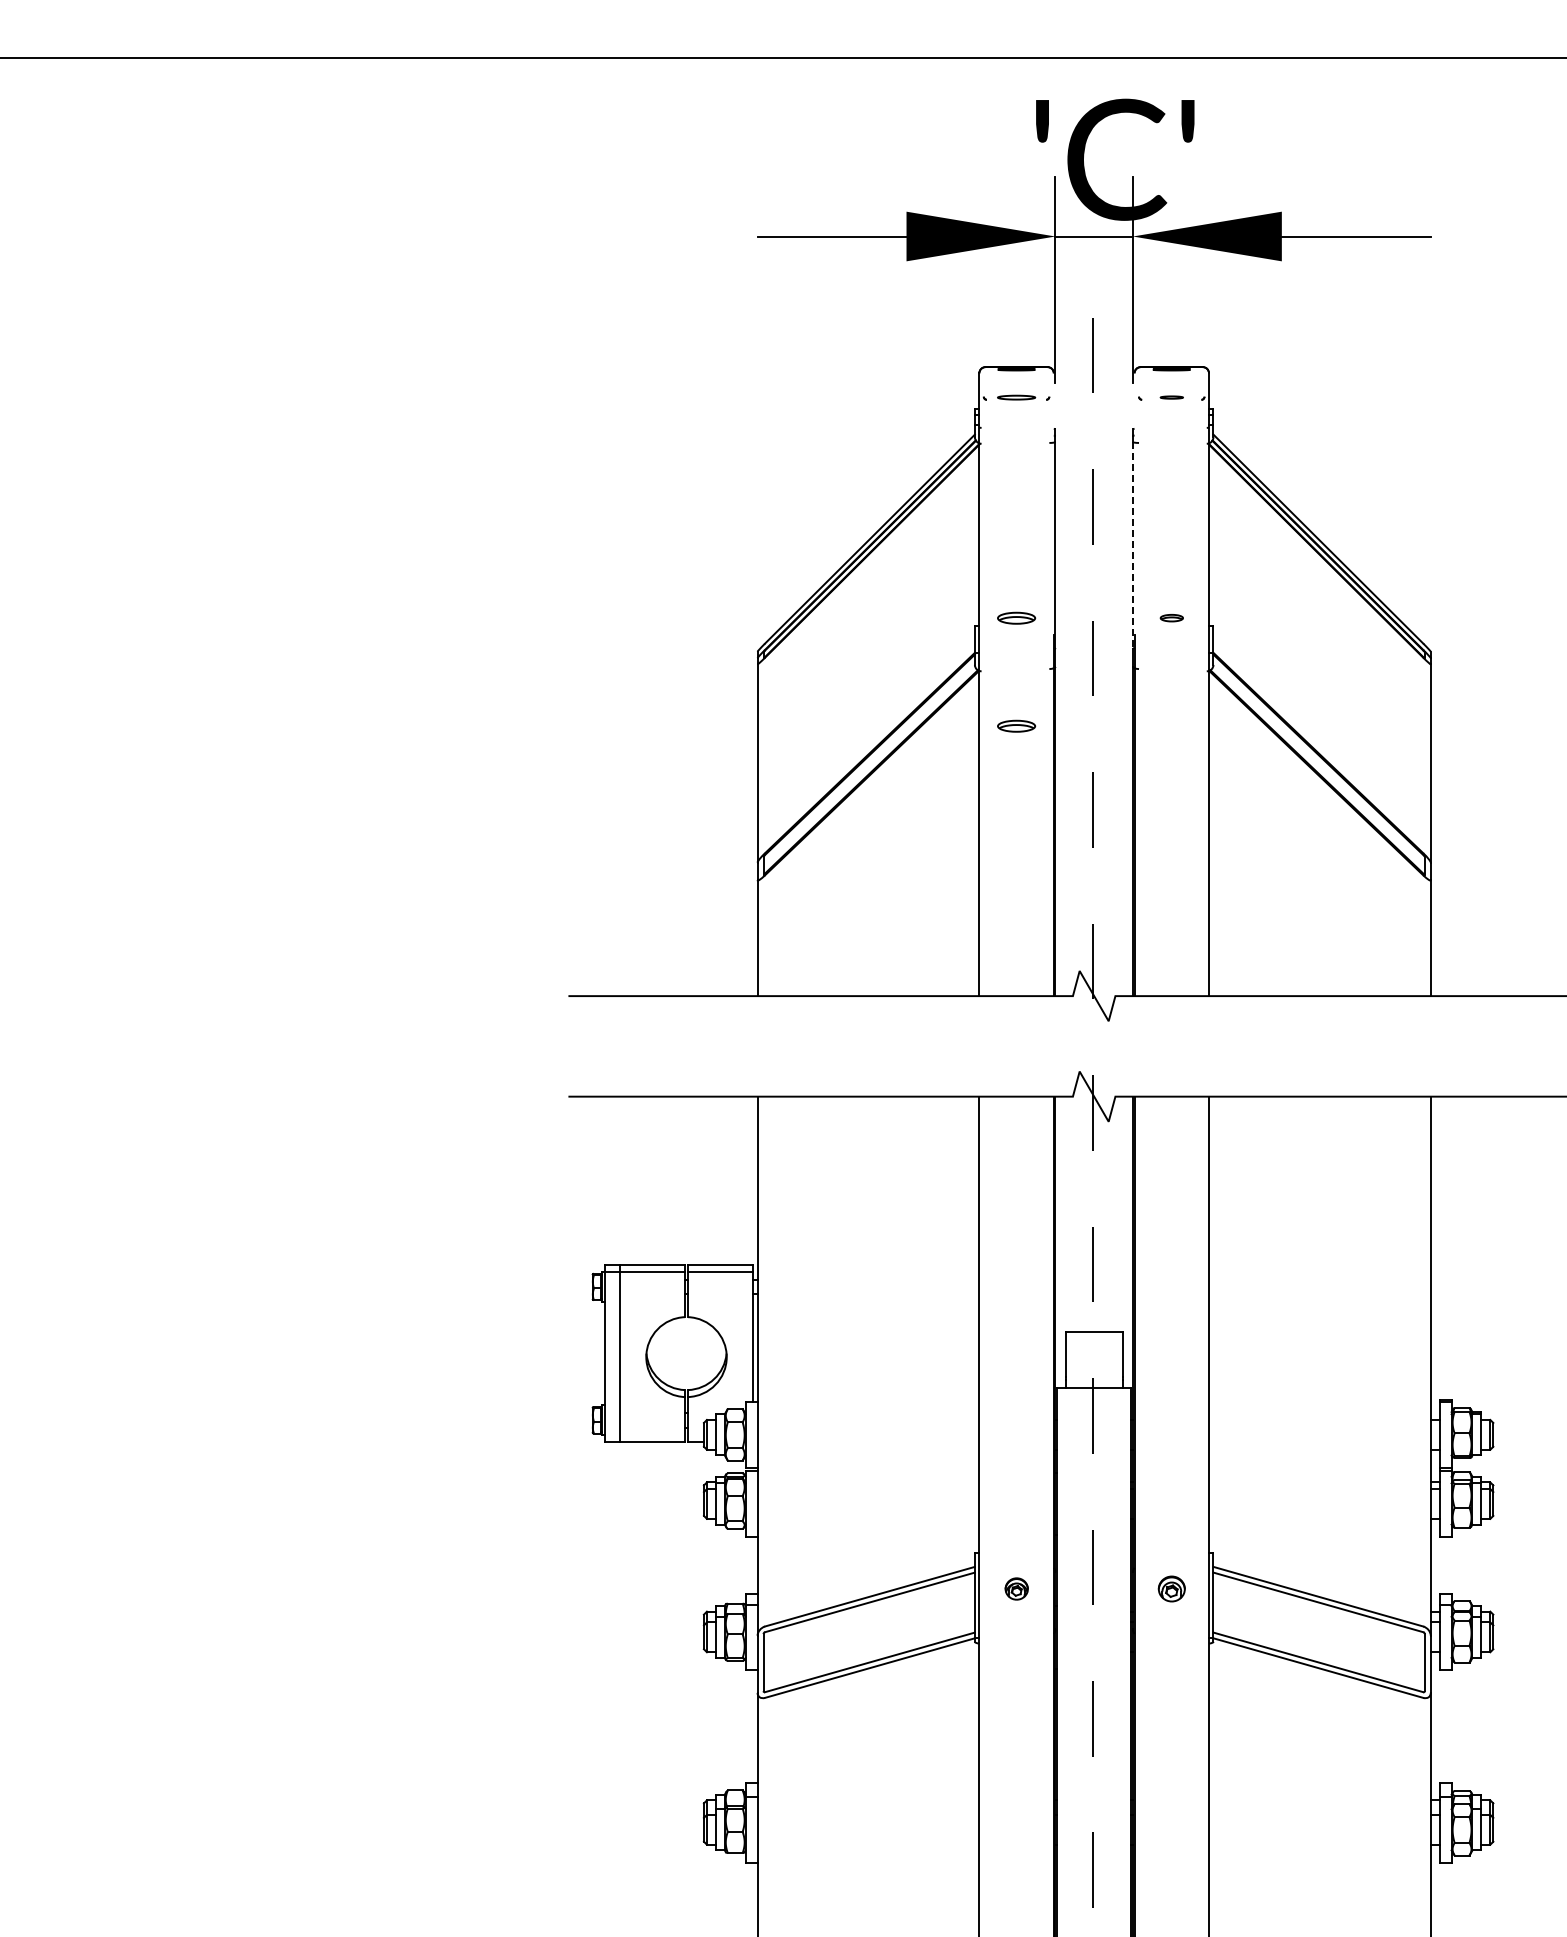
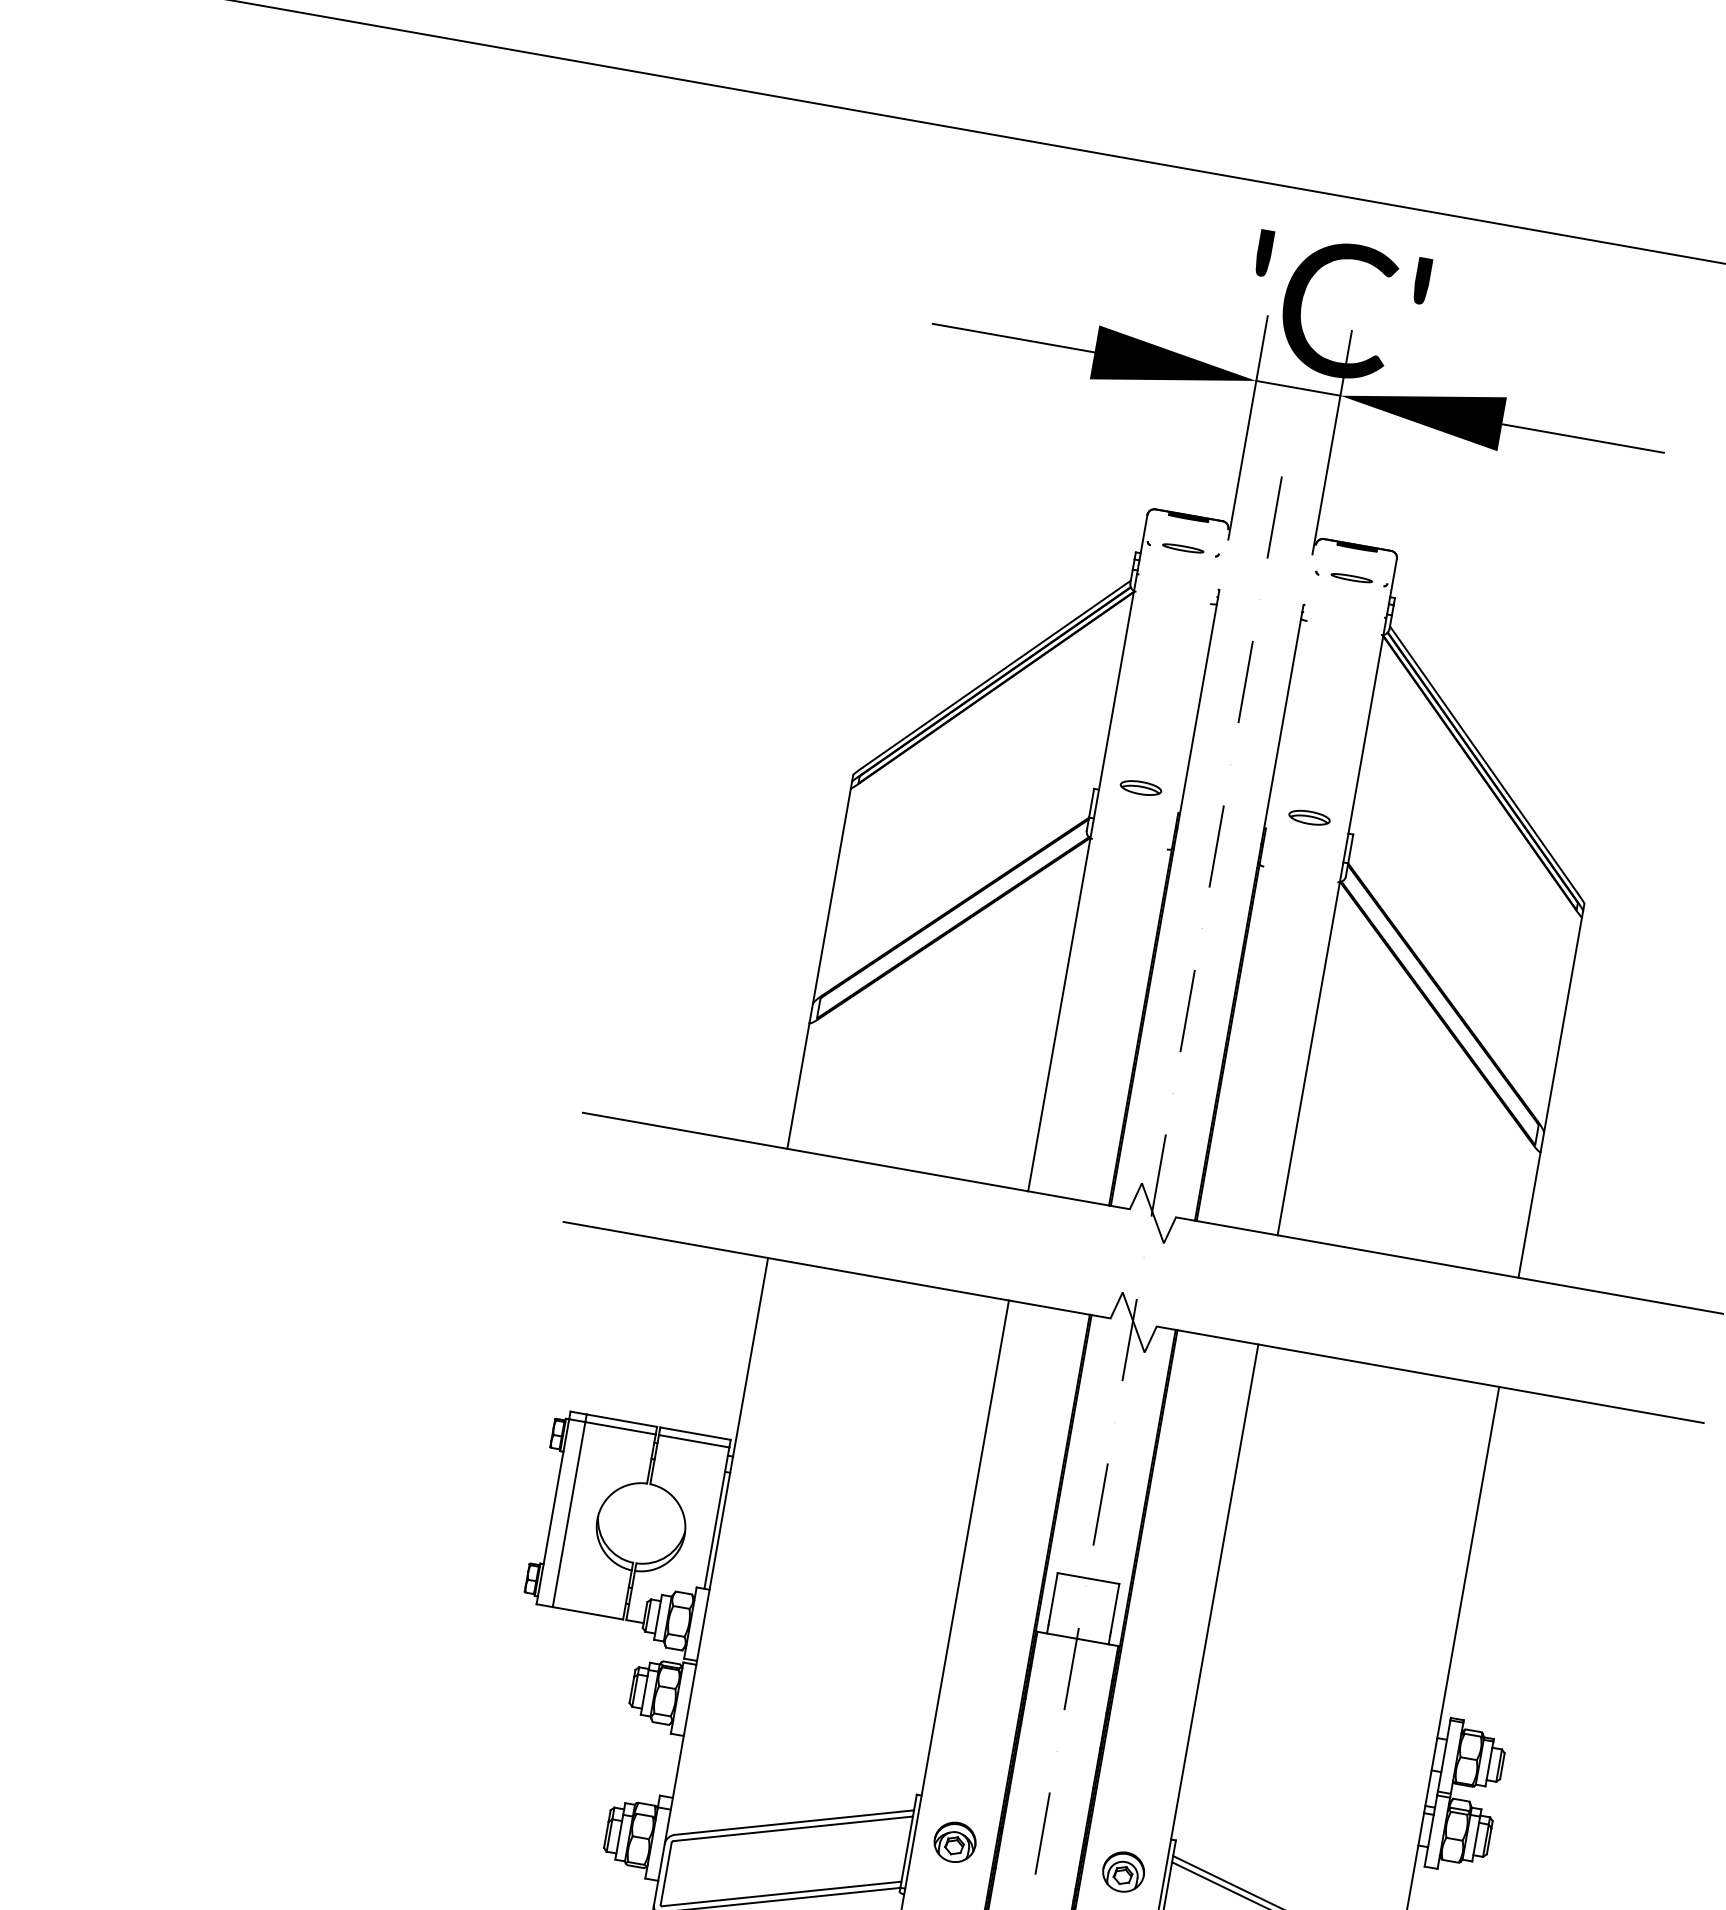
part: (1171, 397) -> (1351, 577), size x1.67
line: (1132, 545) -> (1280, 731), dashed -> solid
part: (1171, 617) -> (1309, 816), size x1.67
part: (1016, 725) -> (1120, 904), removed
part: (1016, 1588) -> (955, 1841), size x1.67
part: (1171, 1588) -> (1123, 1871), size x1.43

